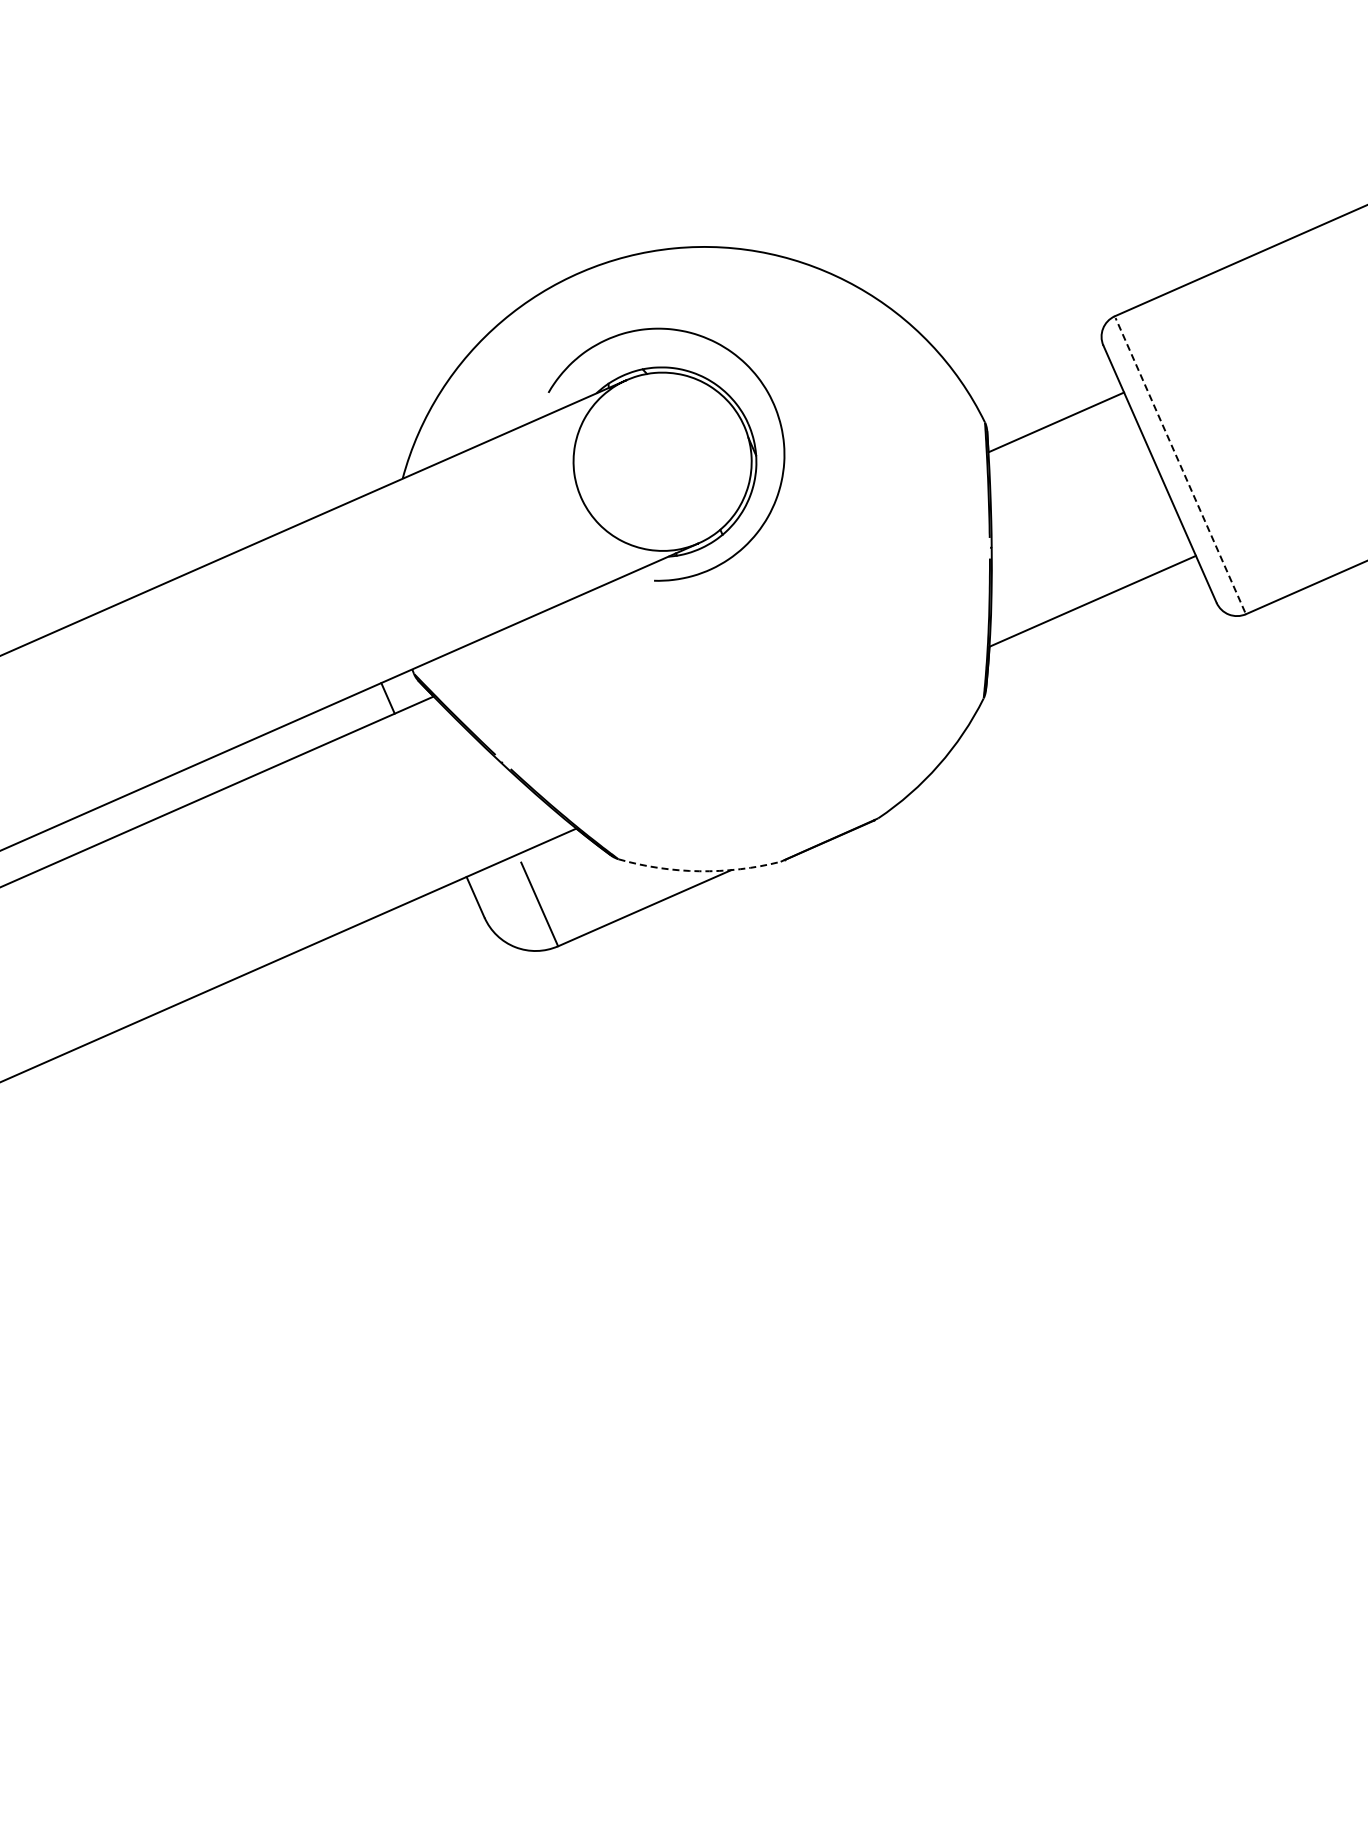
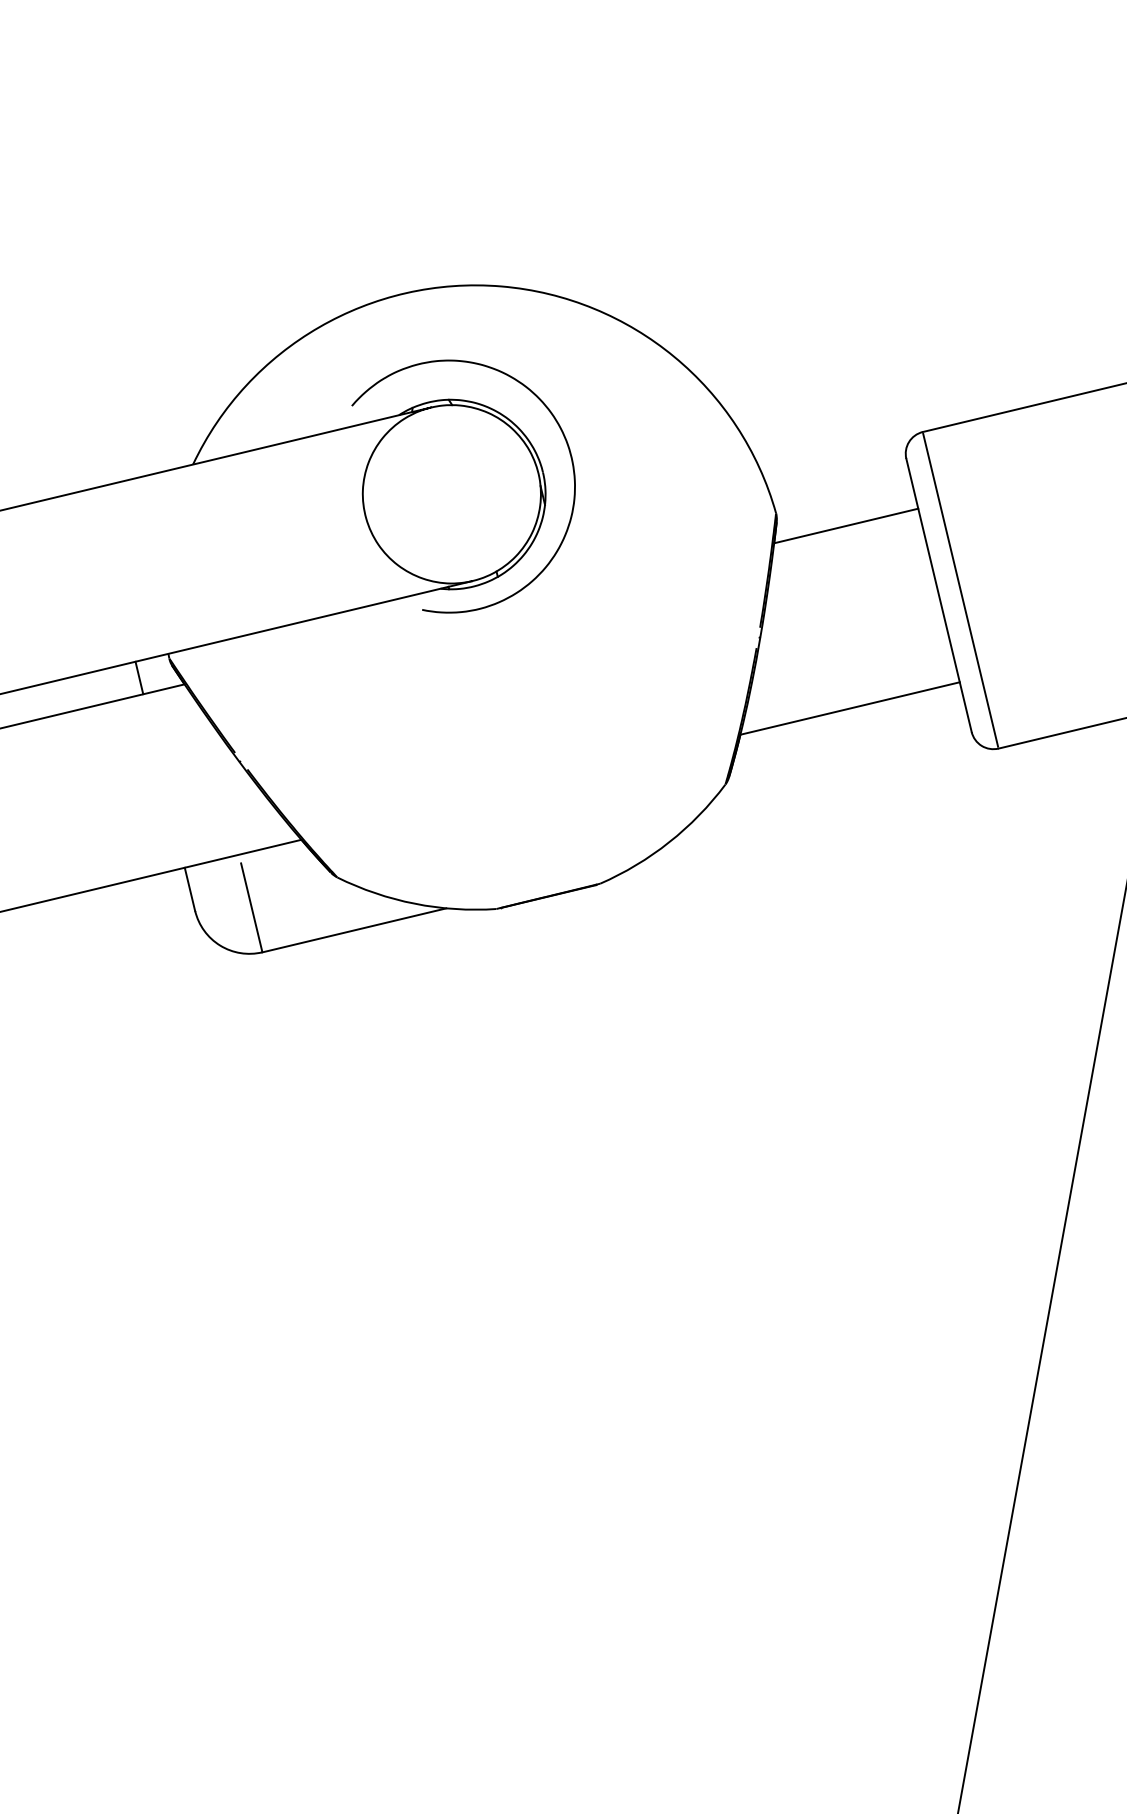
line: (1180, 465) -> (960, 590), dashed -> solid
arc: (699, 871) -> (414, 904), dashed -> solid

